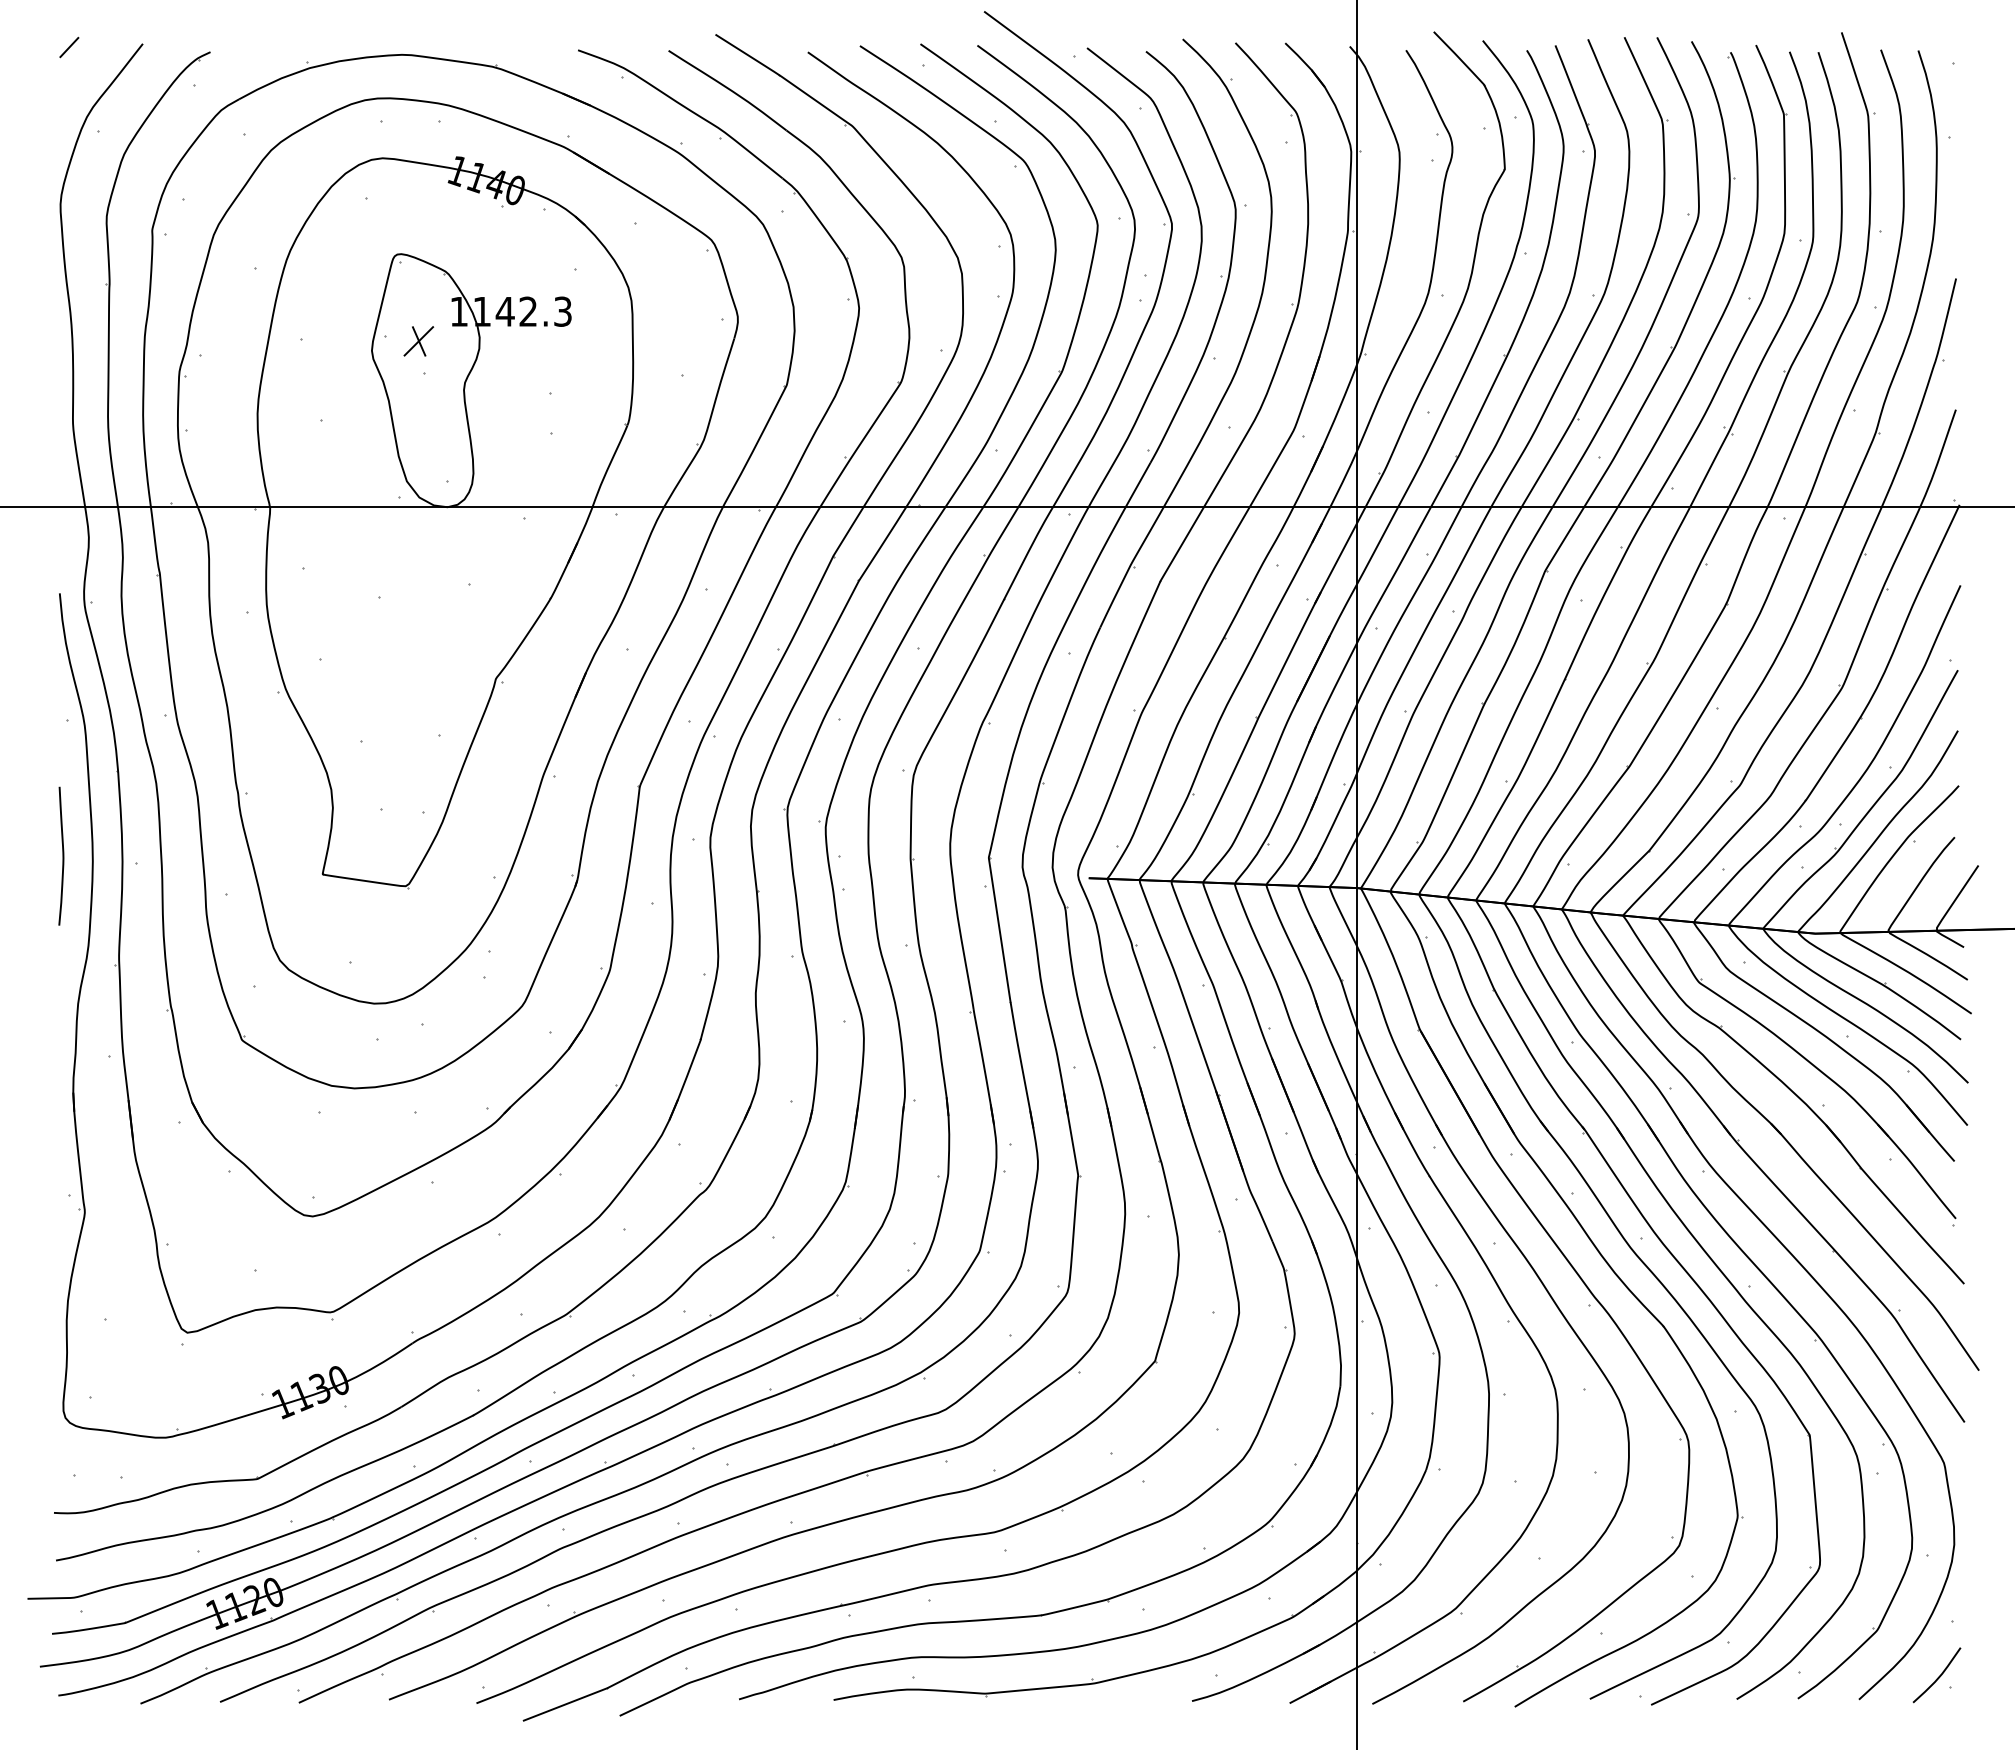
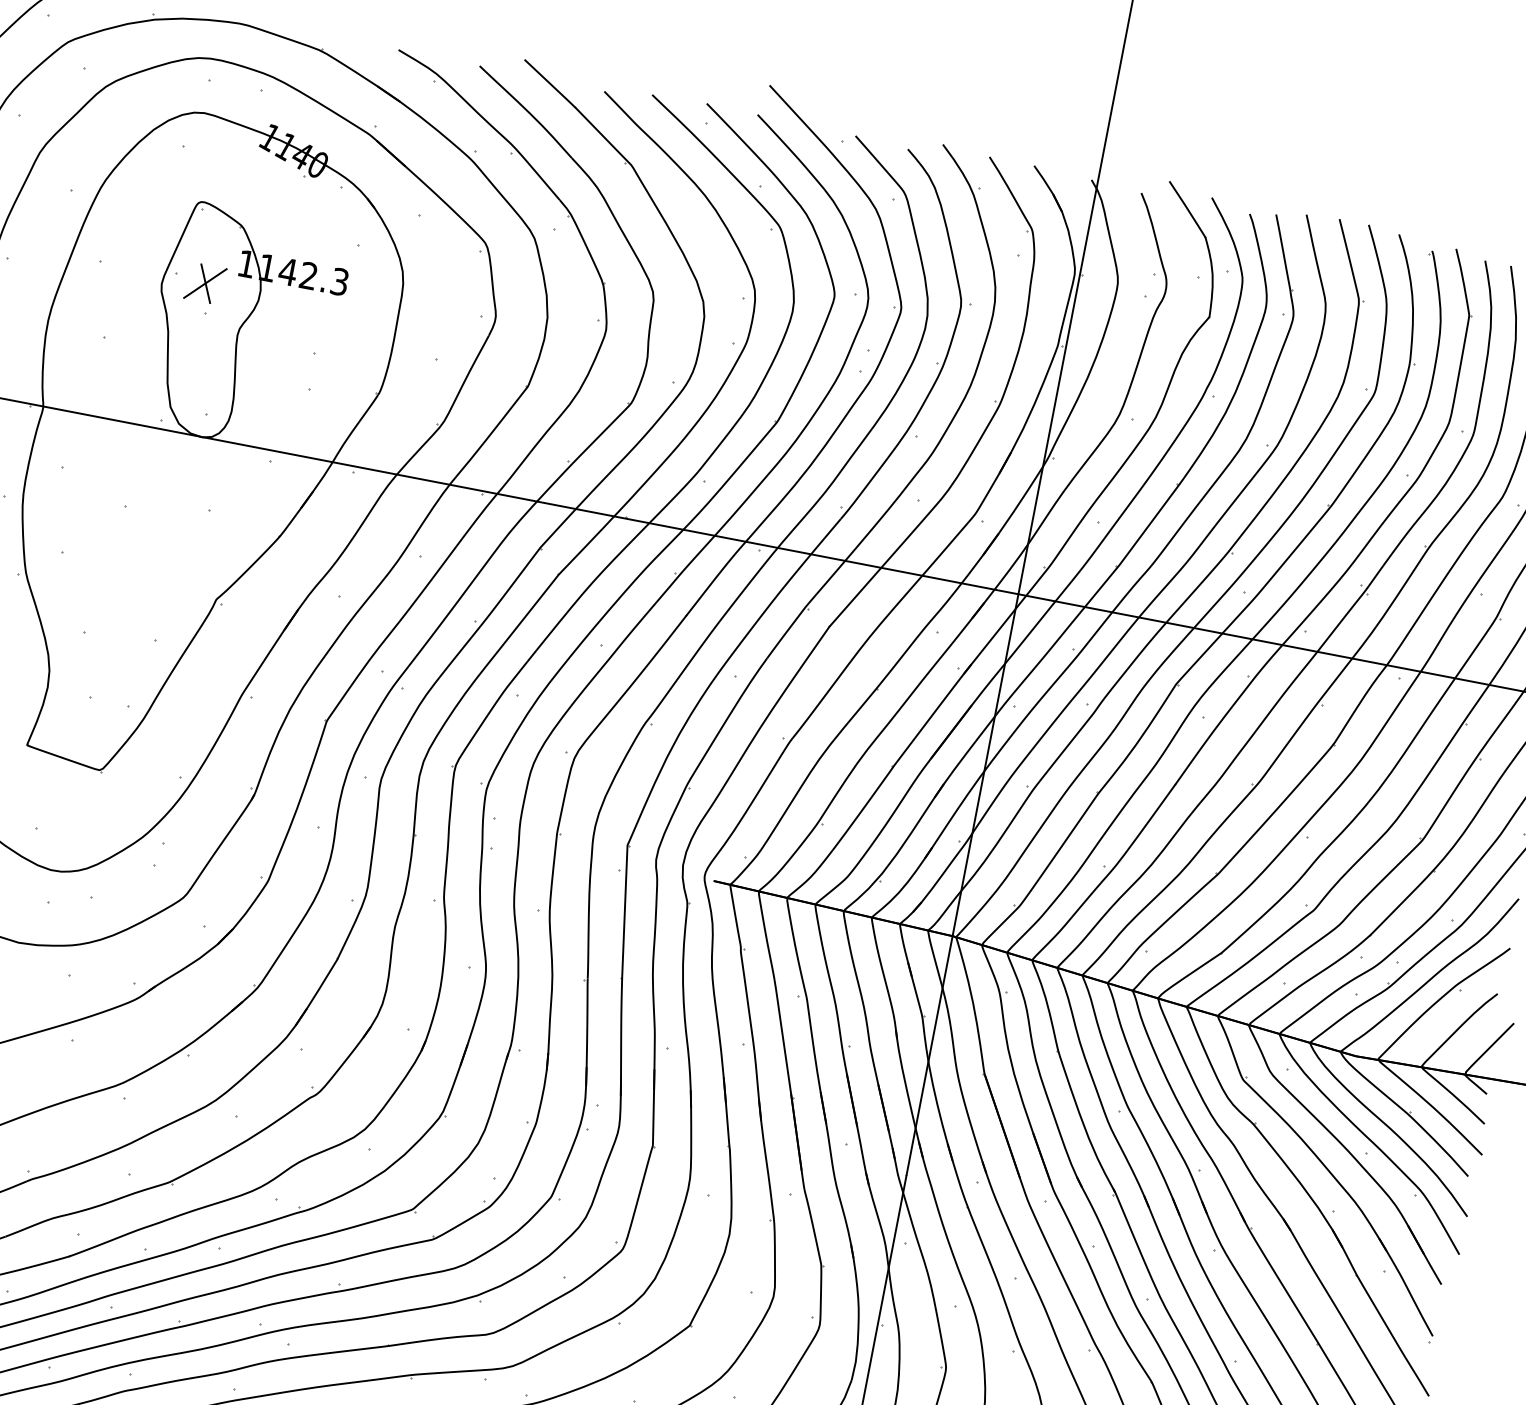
part: (418, 341) -> (205, 283), size x1.4

